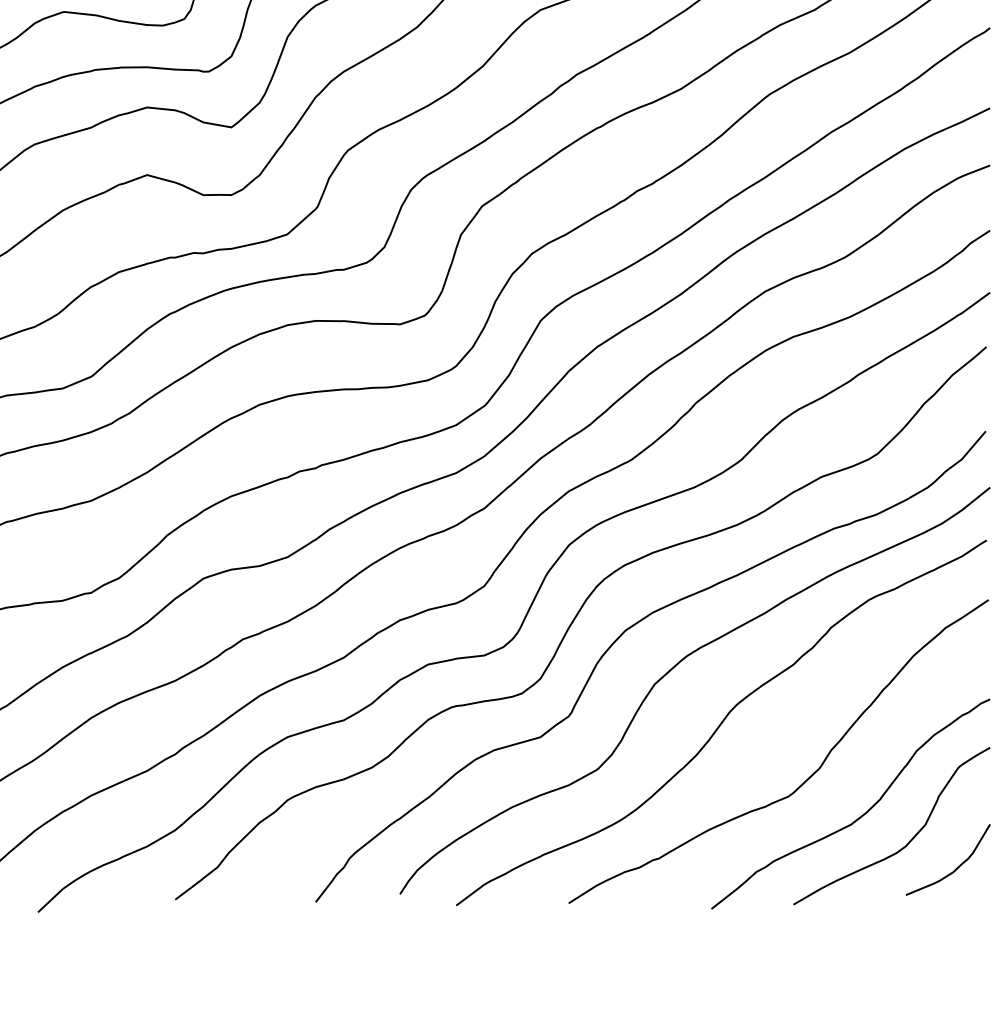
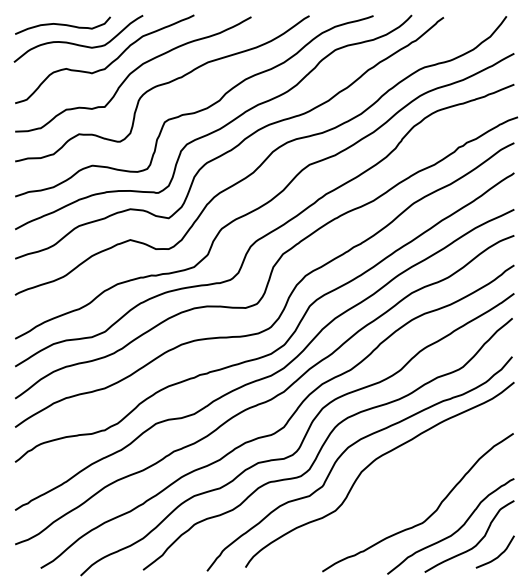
curve: (720, 722) -> (391, 489), removed

